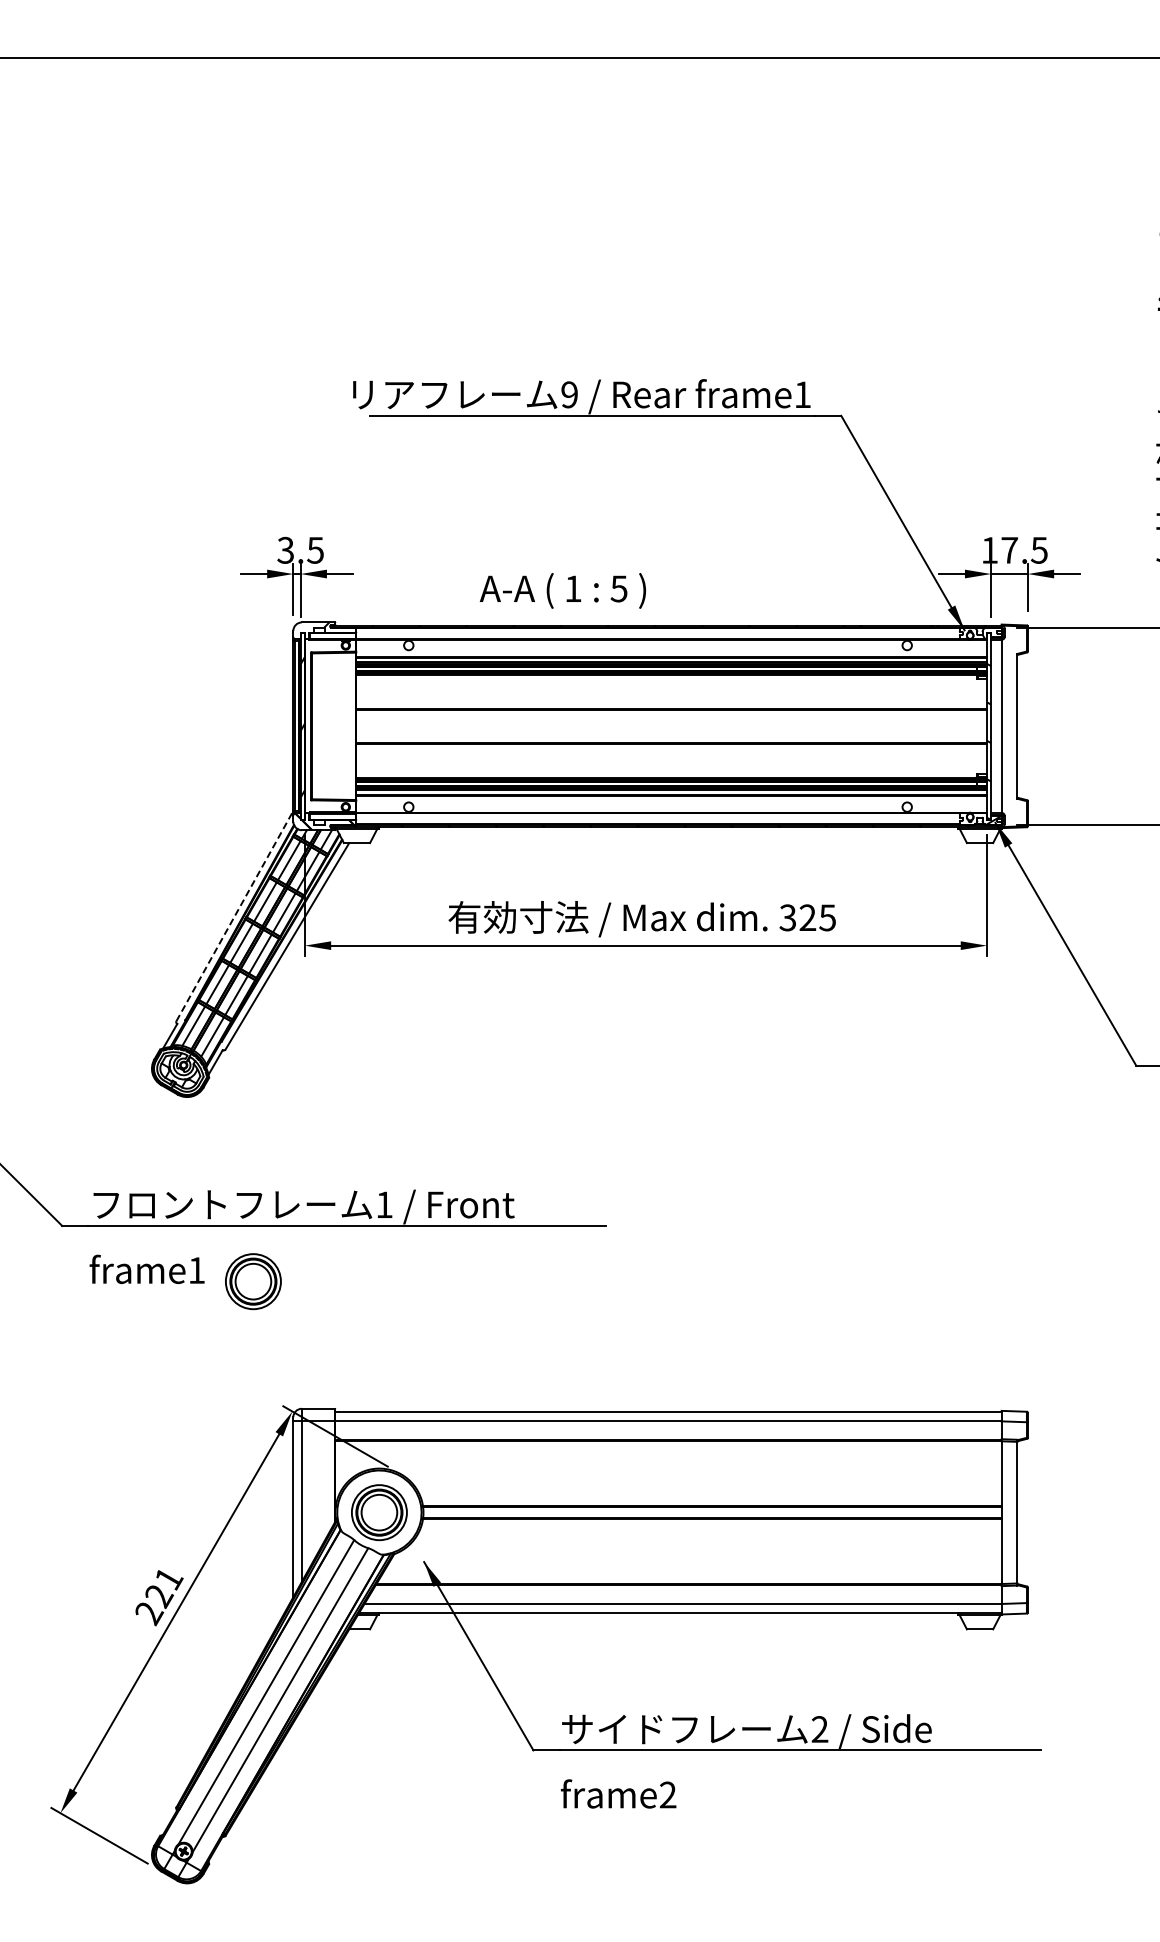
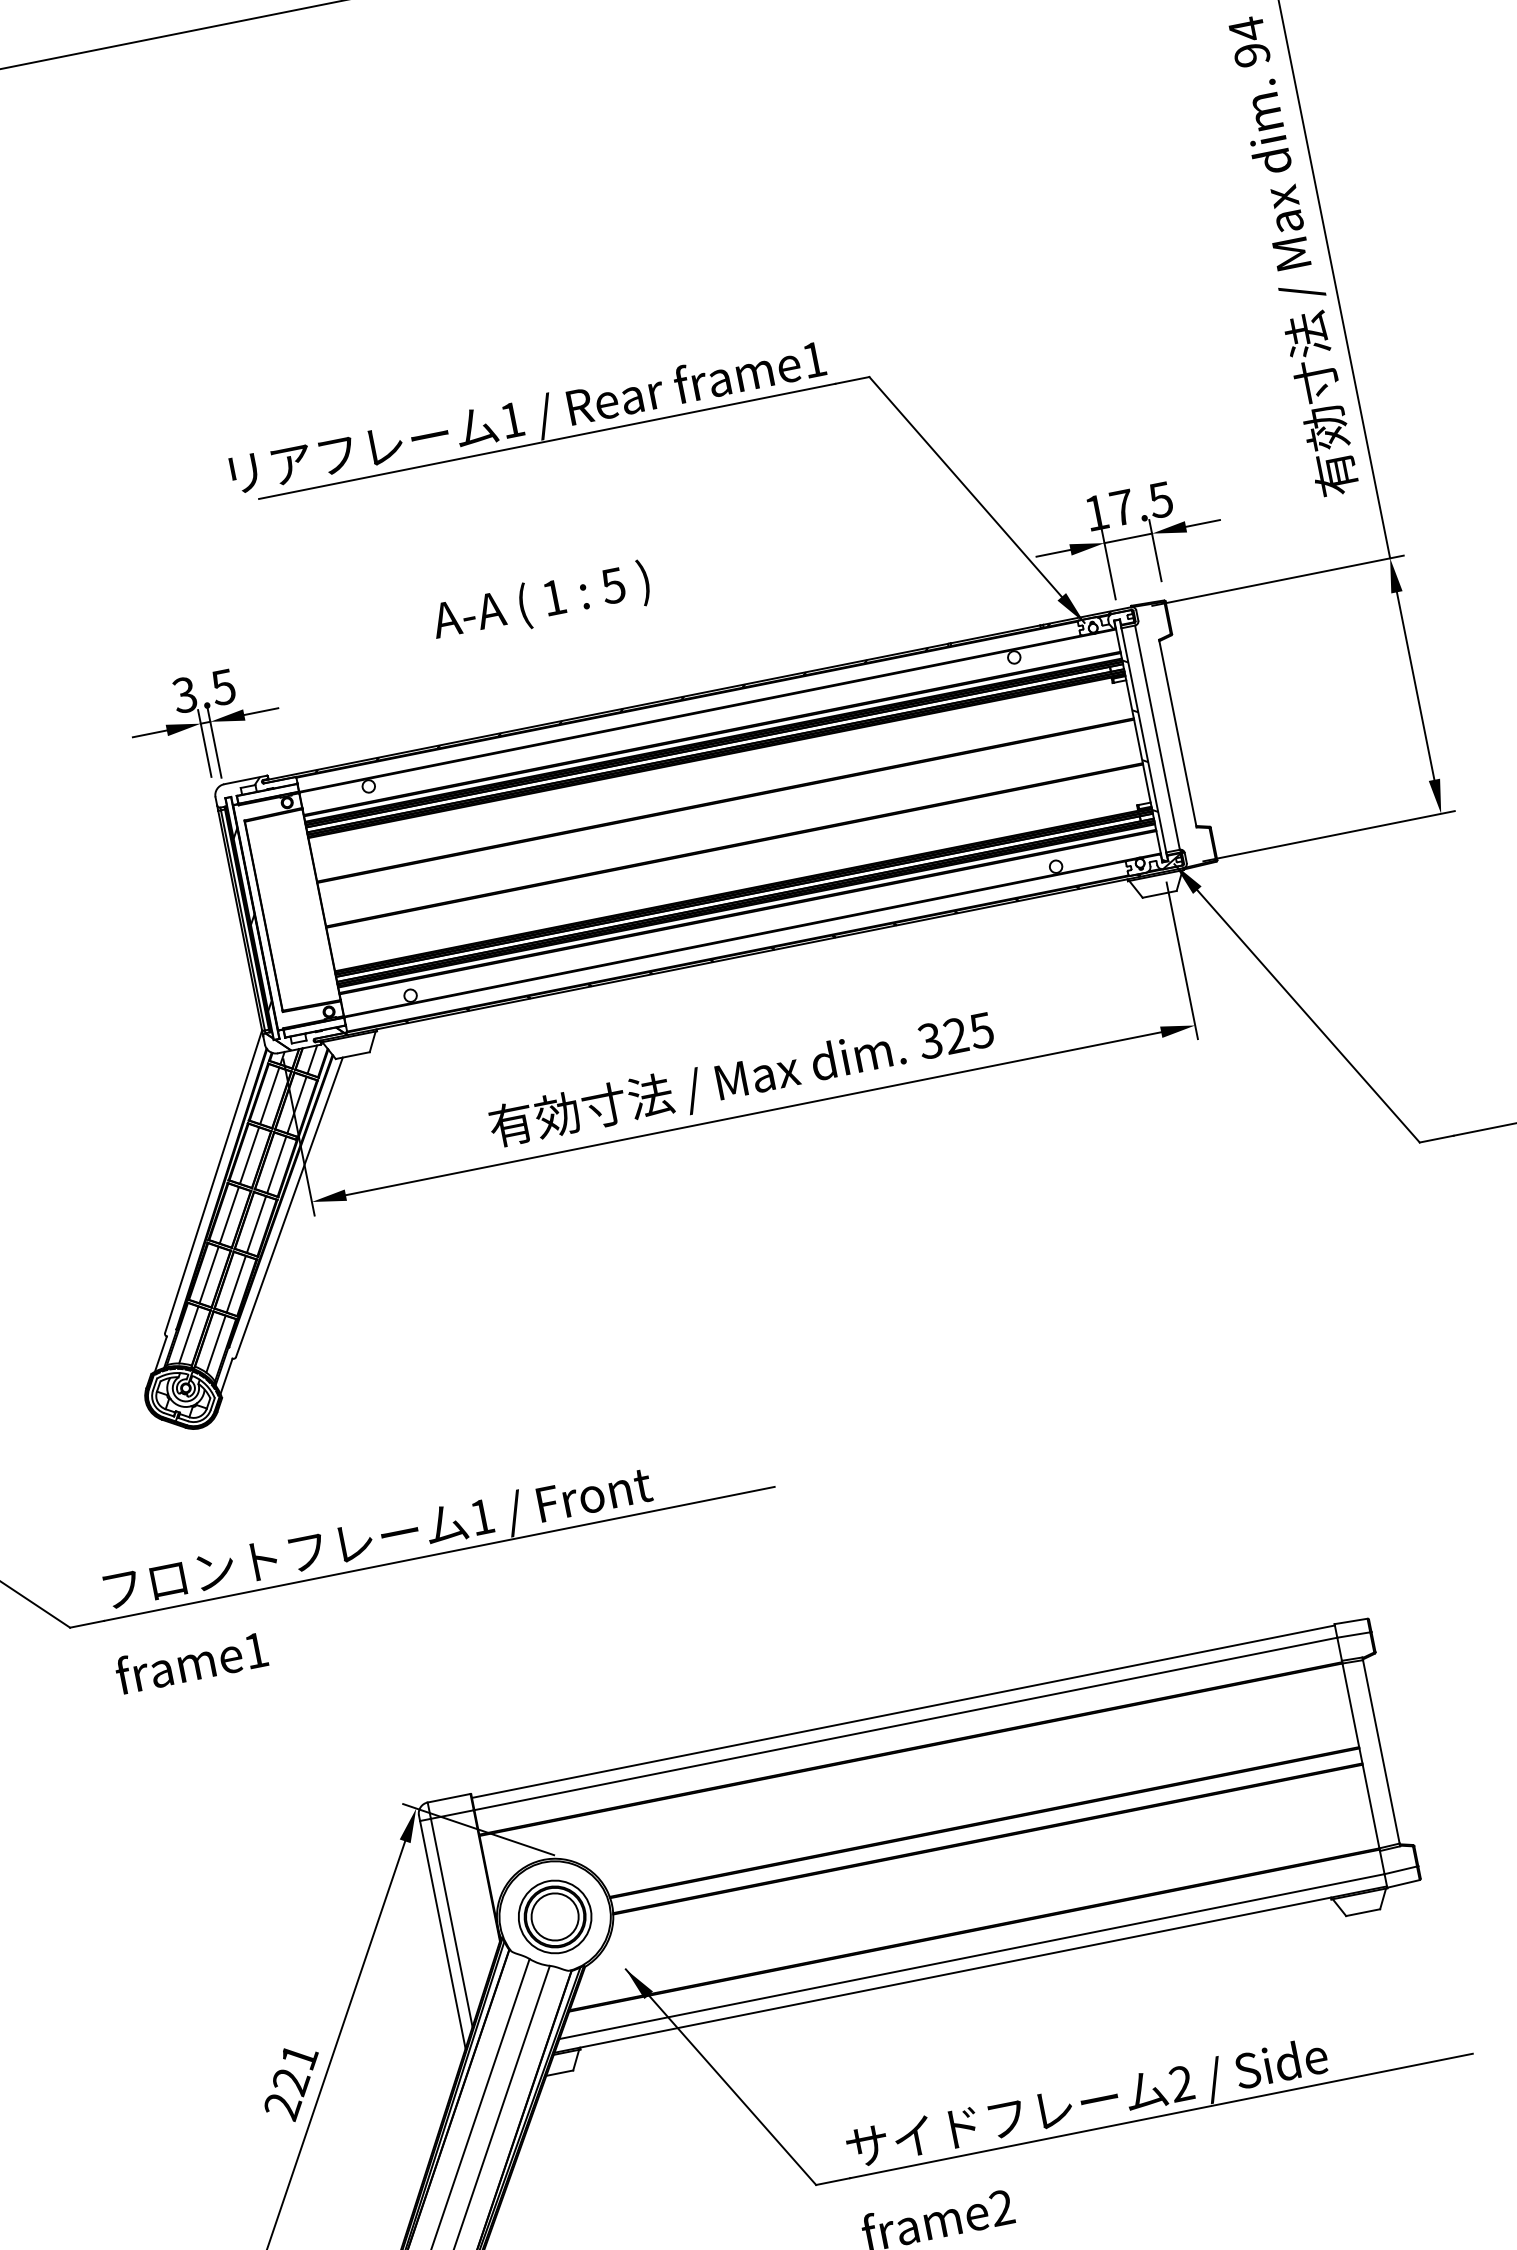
text: (569, 394) -> (511, 419), 9 -> 1
text: (562, 590) -> (540, 602), moved
line: (235, 915) -> (214, 1180), dashed -> solid
part: (253, 1281) -> (332, 1650), removed

